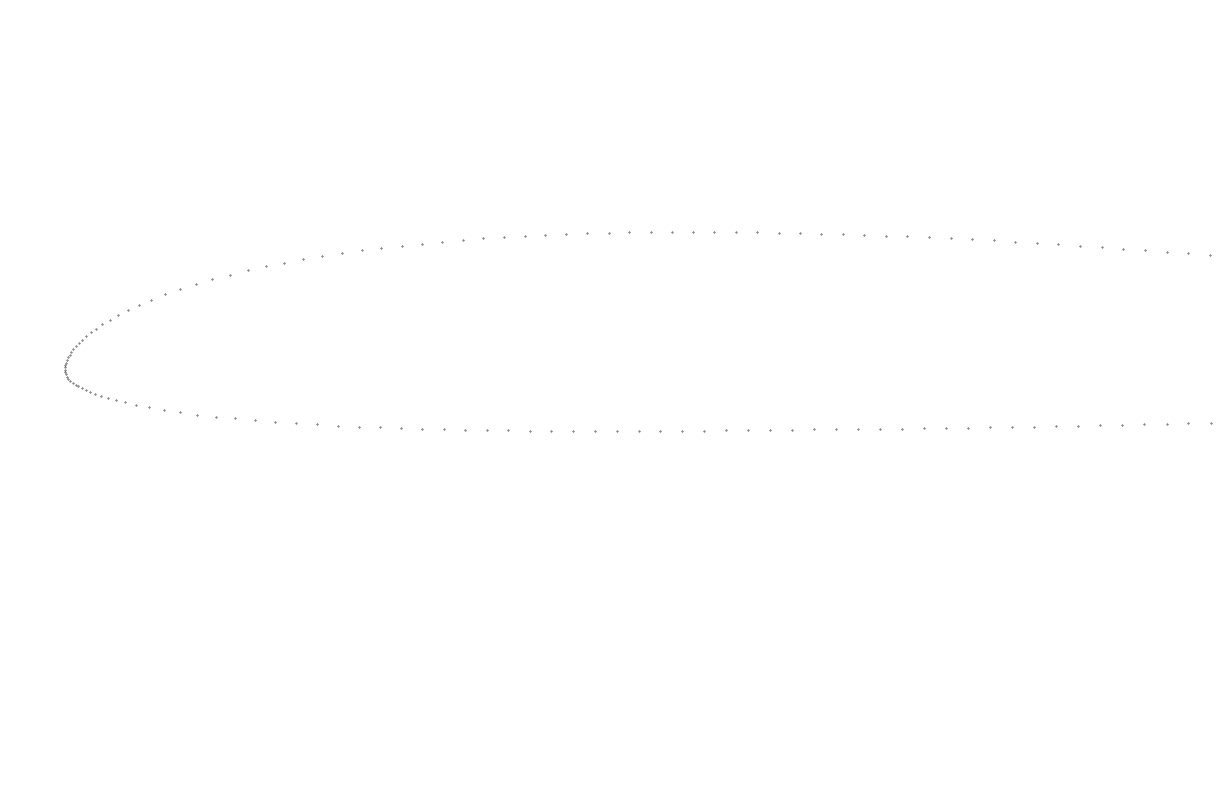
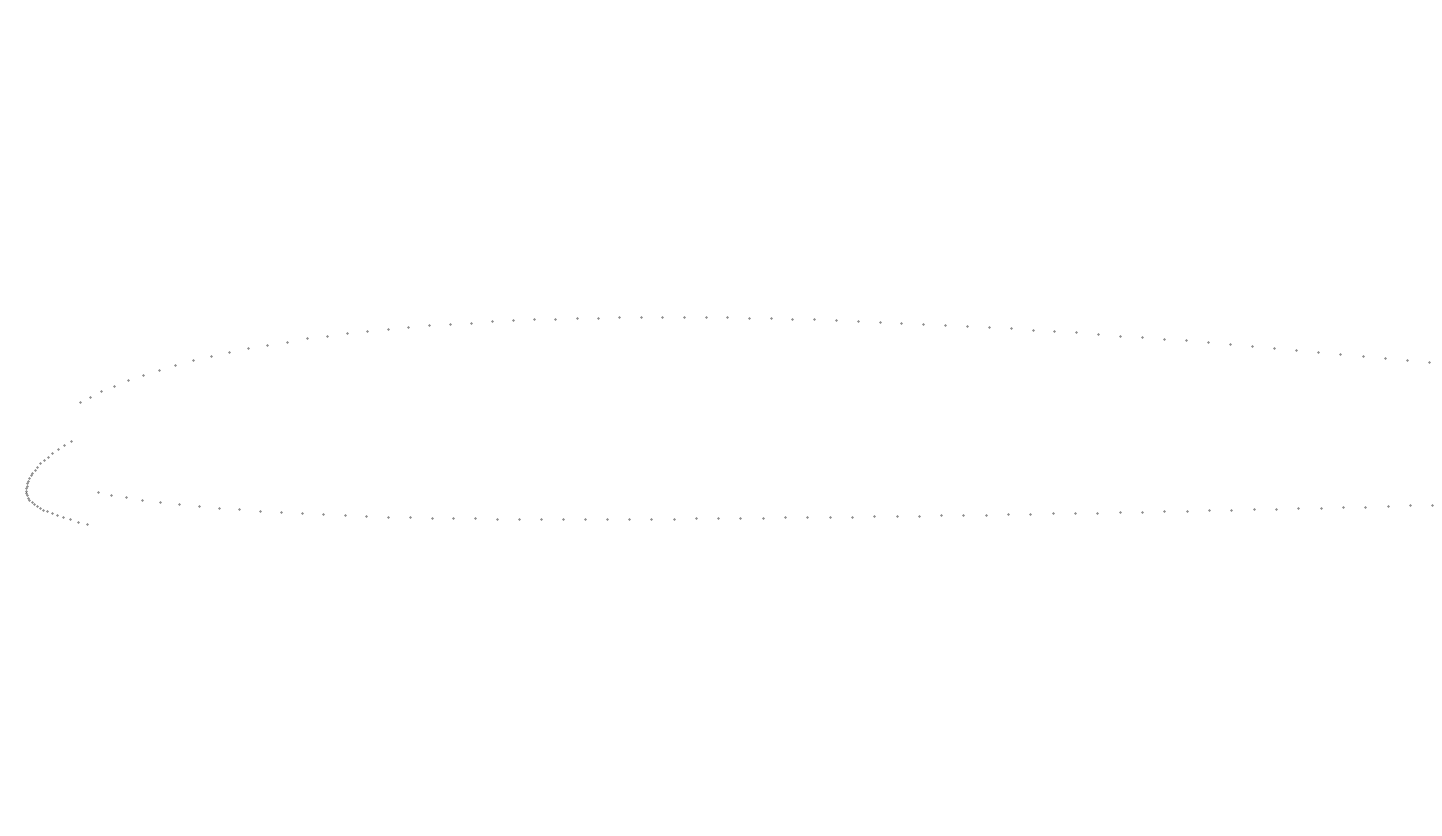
part: (75, 349) -> (36, 470), moved

